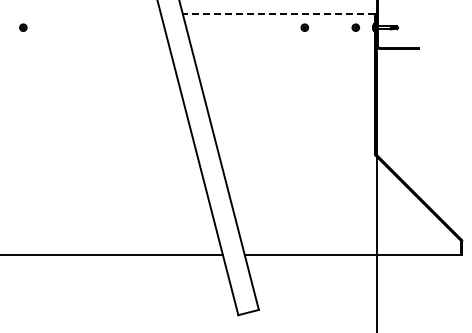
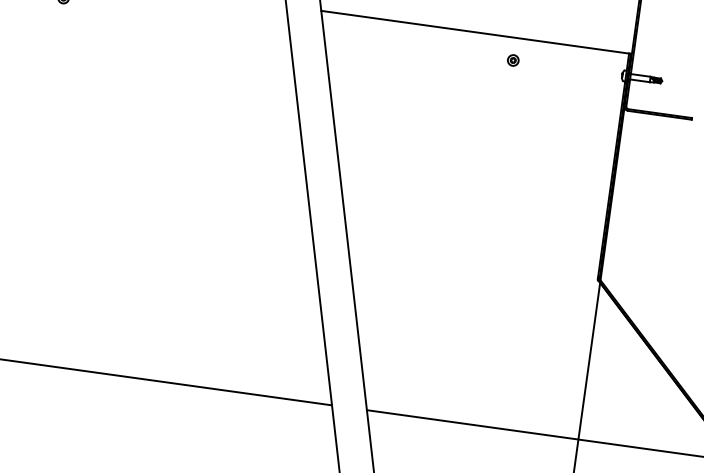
line: (278, 13) -> (474, 31), dashed -> solid
part: (355, 27) -> (594, 71), removed

